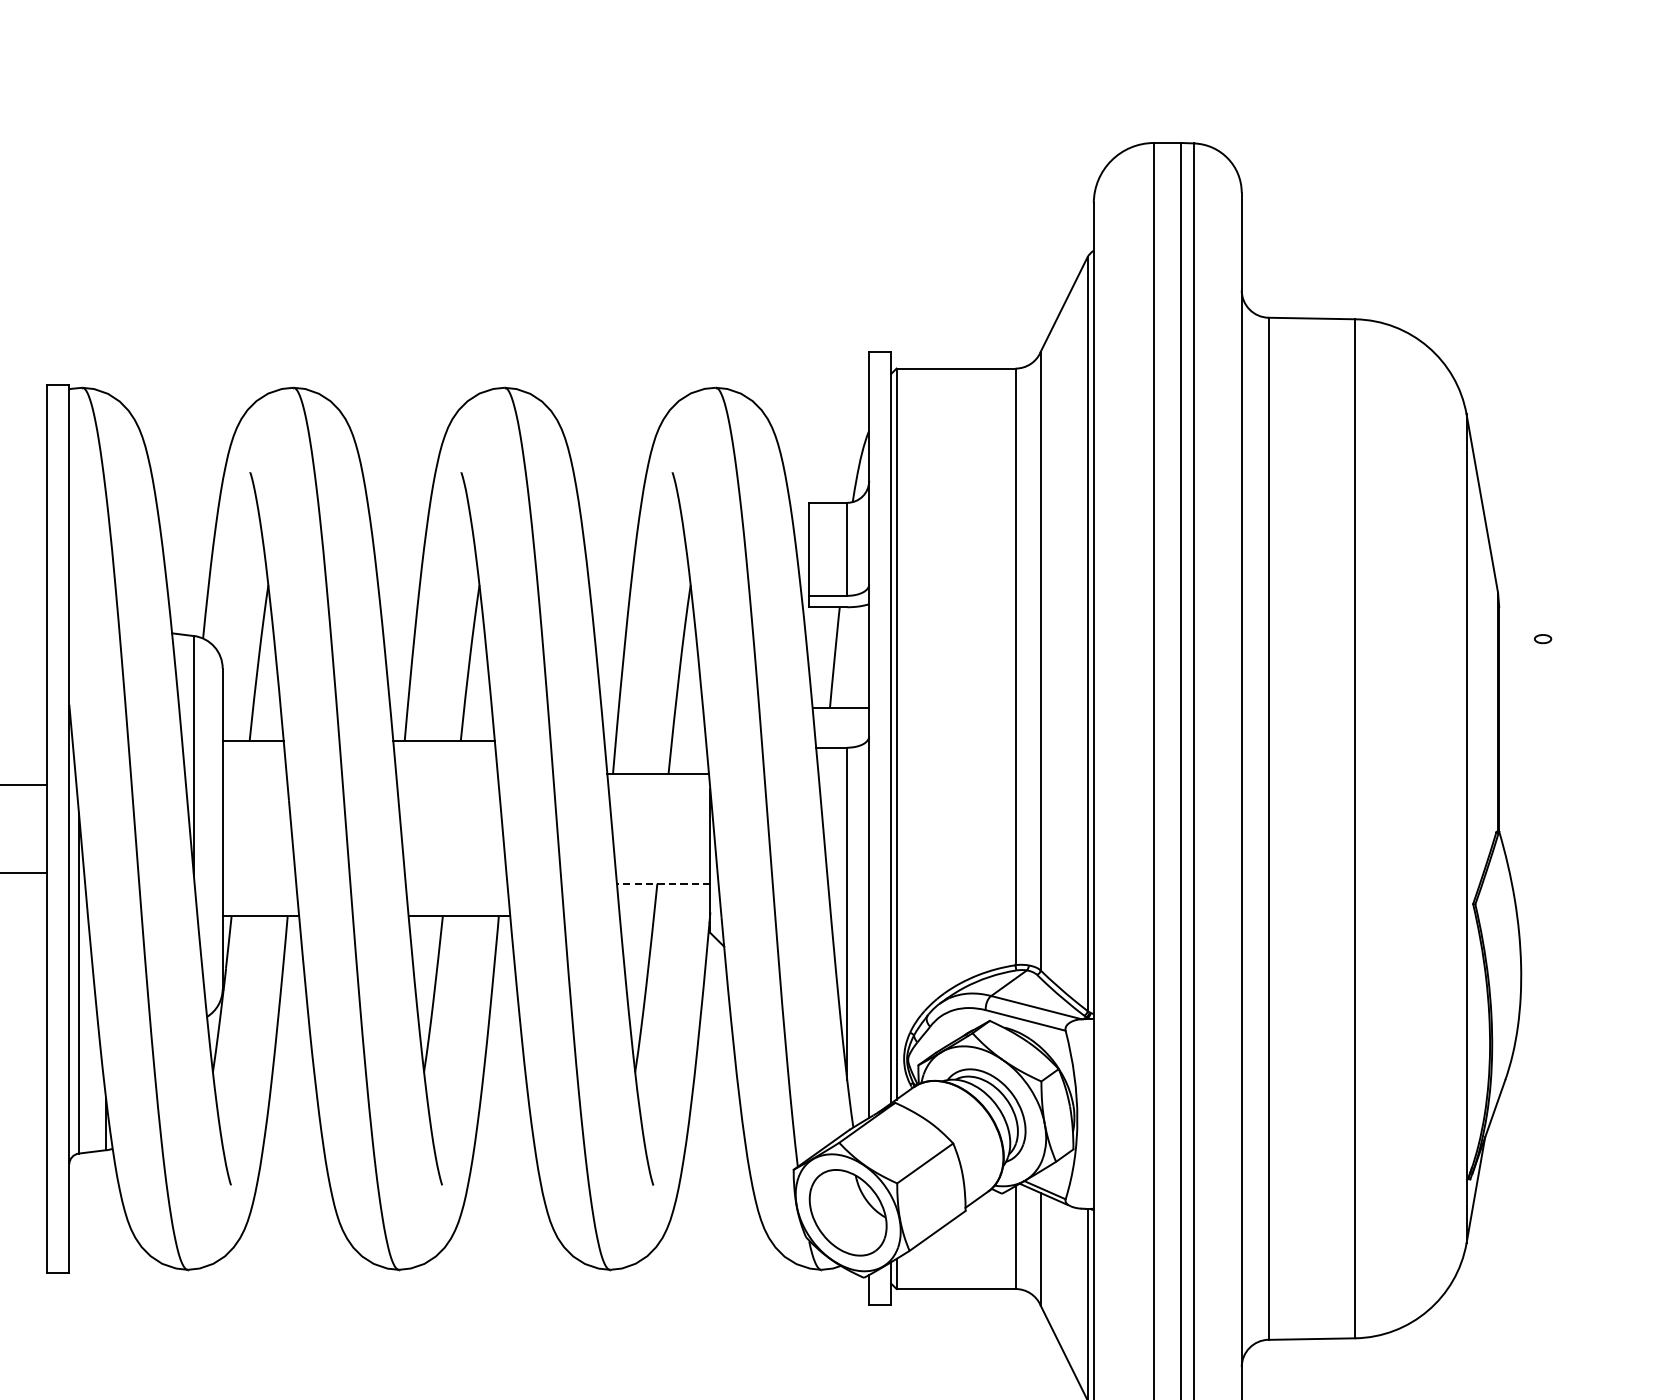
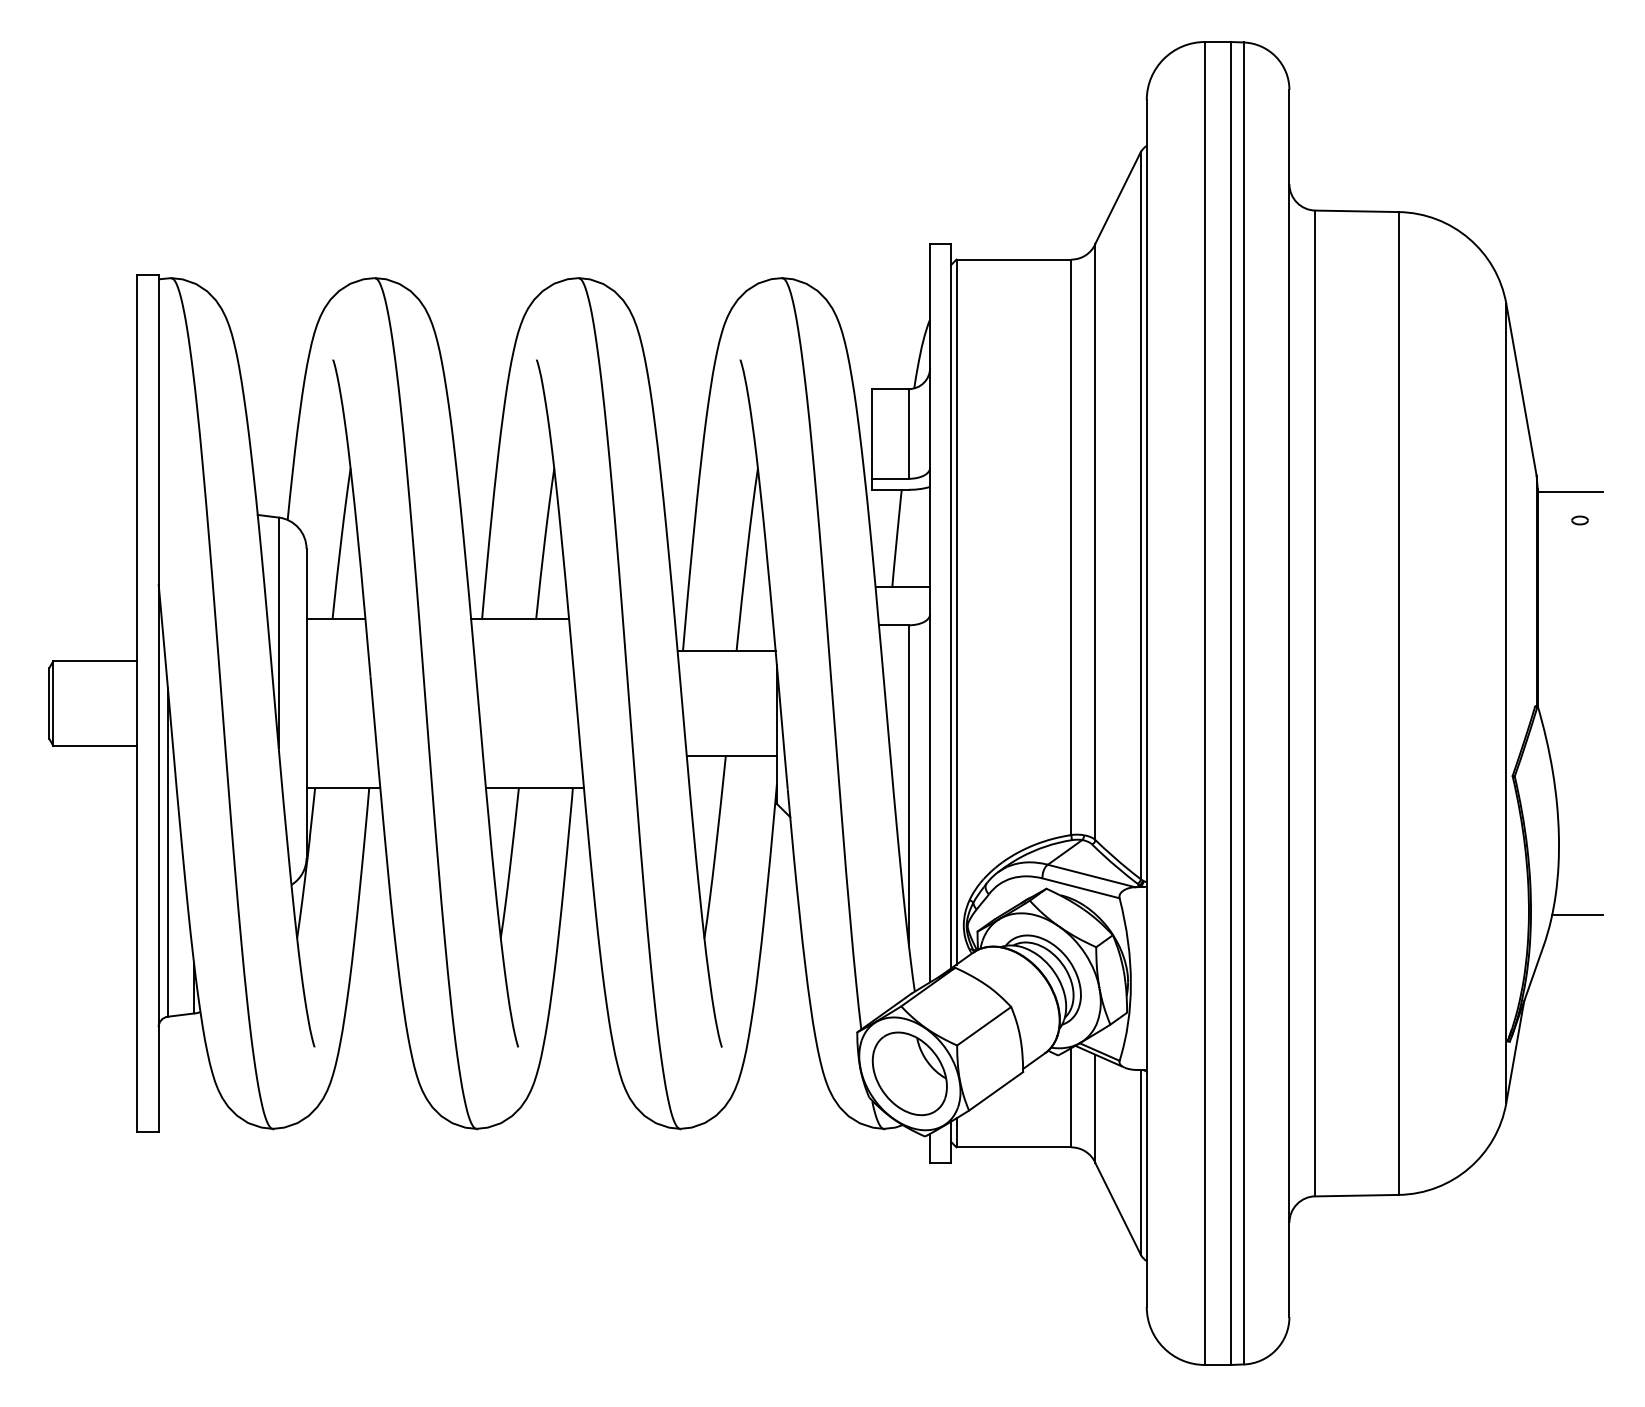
line: (1533, 610) -> (1570, 492), added
line: (663, 883) -> (731, 756), dashed -> solid
line: (1540, 1047) -> (1577, 914), added

